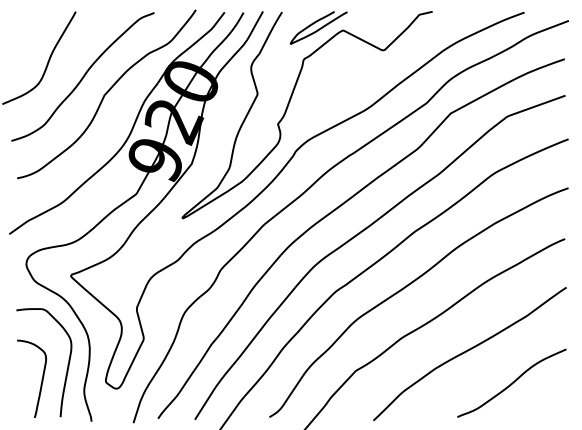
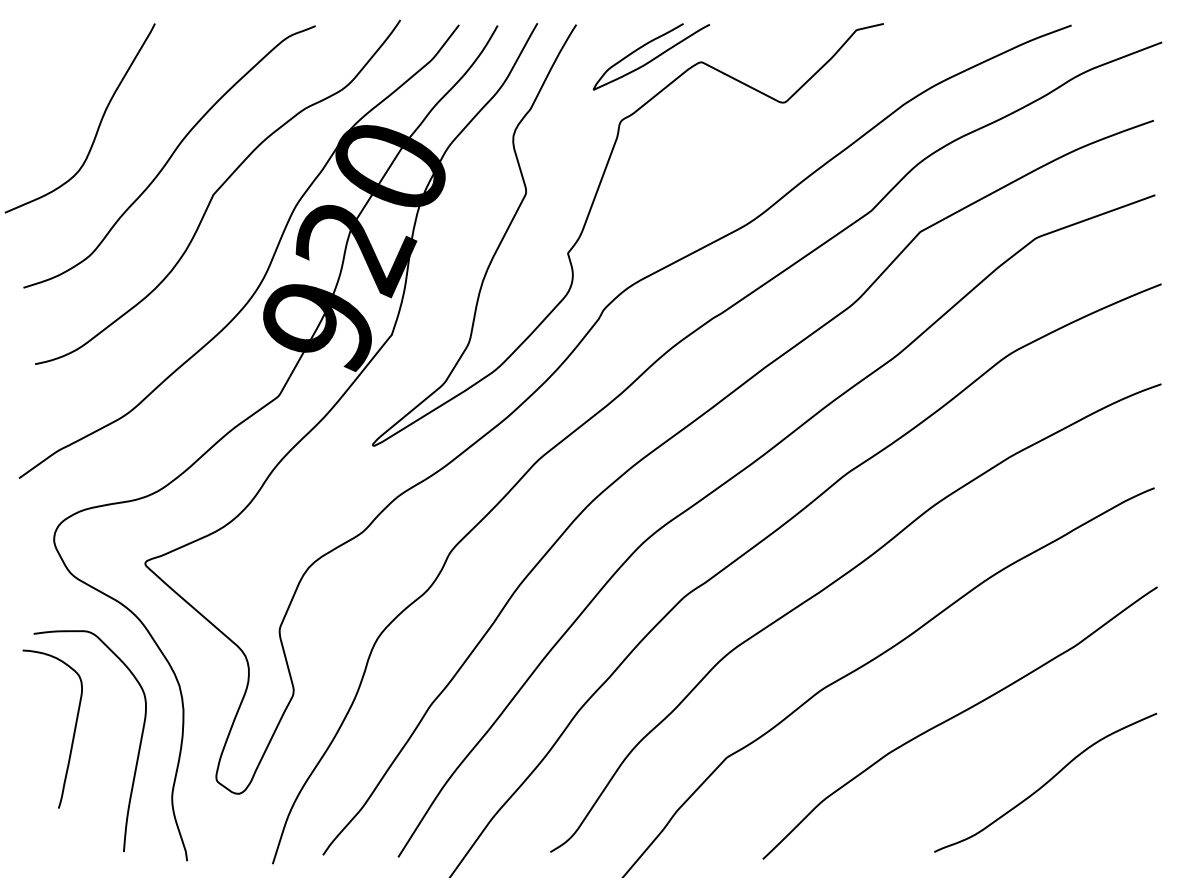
curve: (41, 379) -> (72, 730), moved

